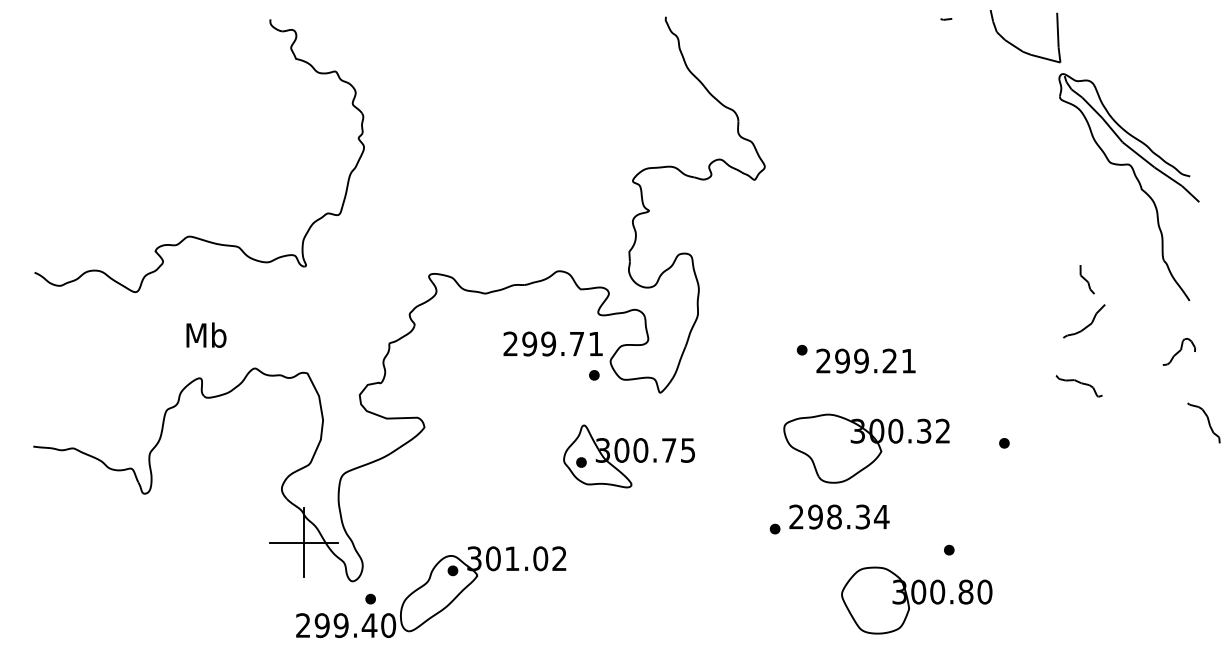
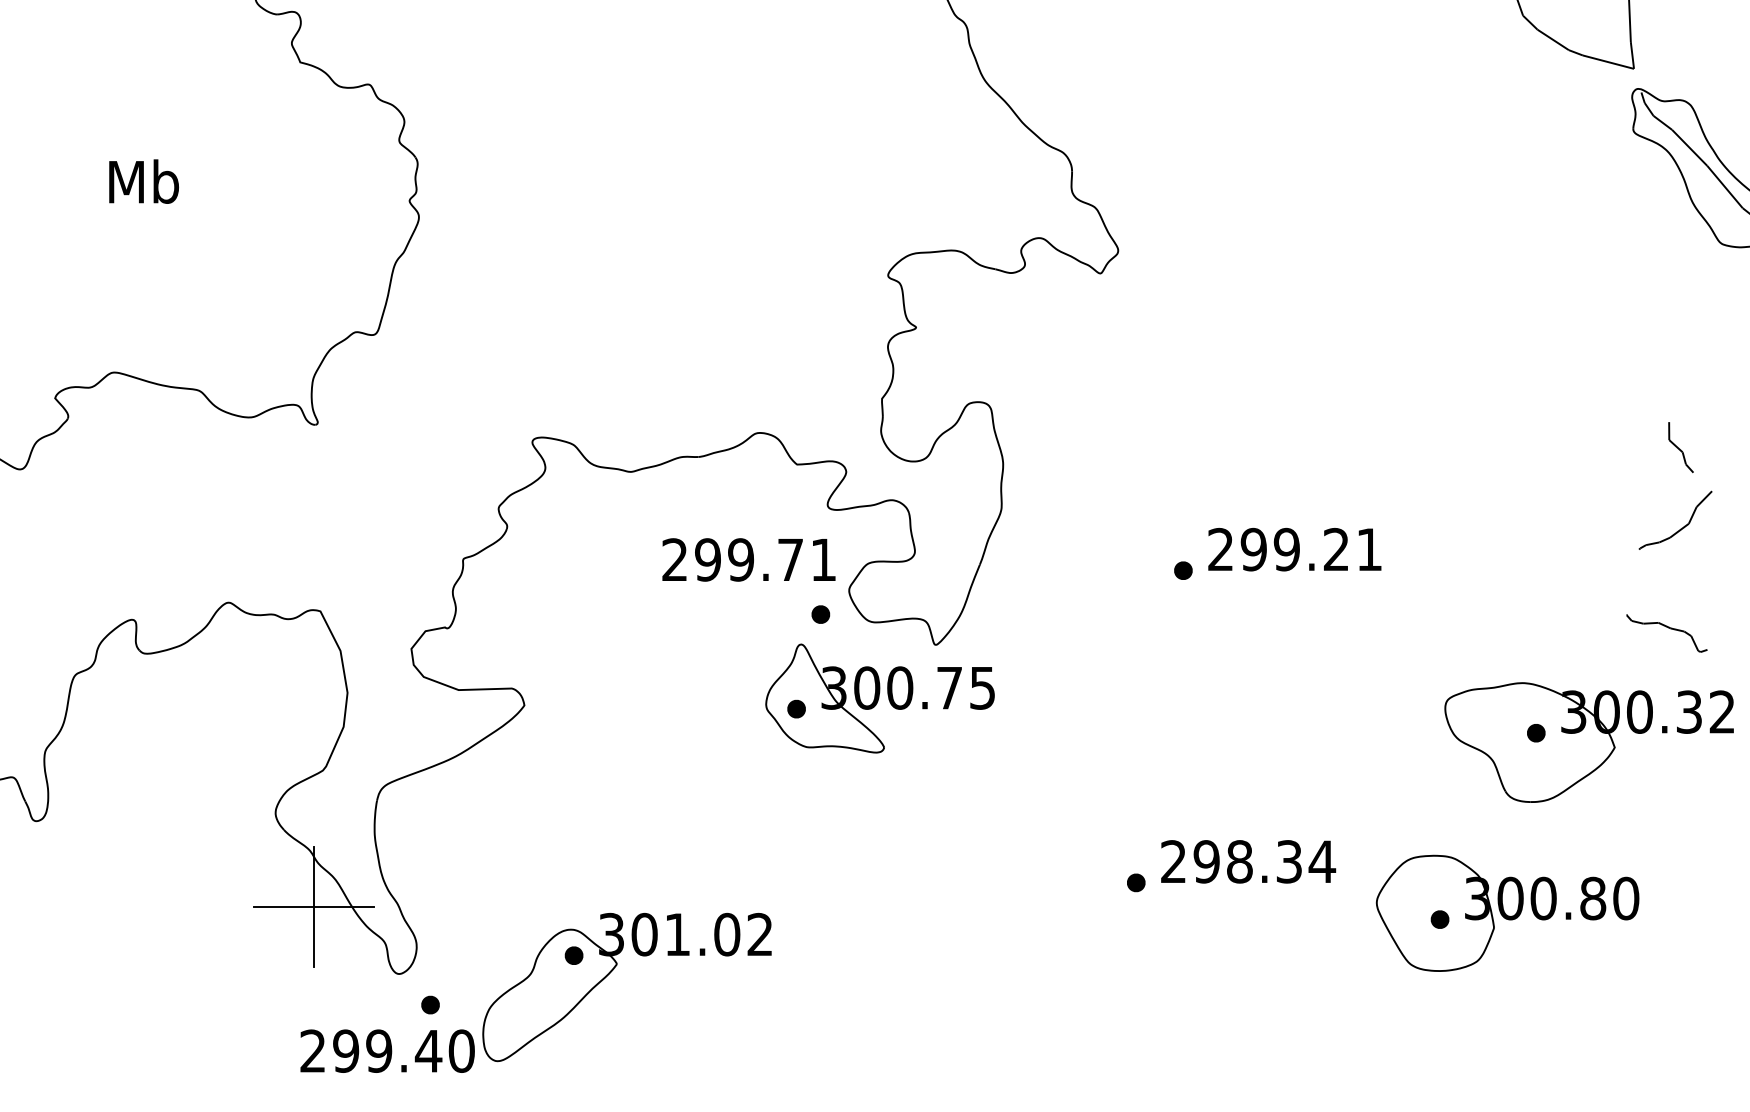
text: (206, 334) -> (144, 180), moved
text: (865, 360) -> (1293, 548), moved
part: (866, 448) -> (1588, 742), moved
part: (628, 456) -> (878, 698), moved
part: (916, 600) -> (1506, 913), moved

